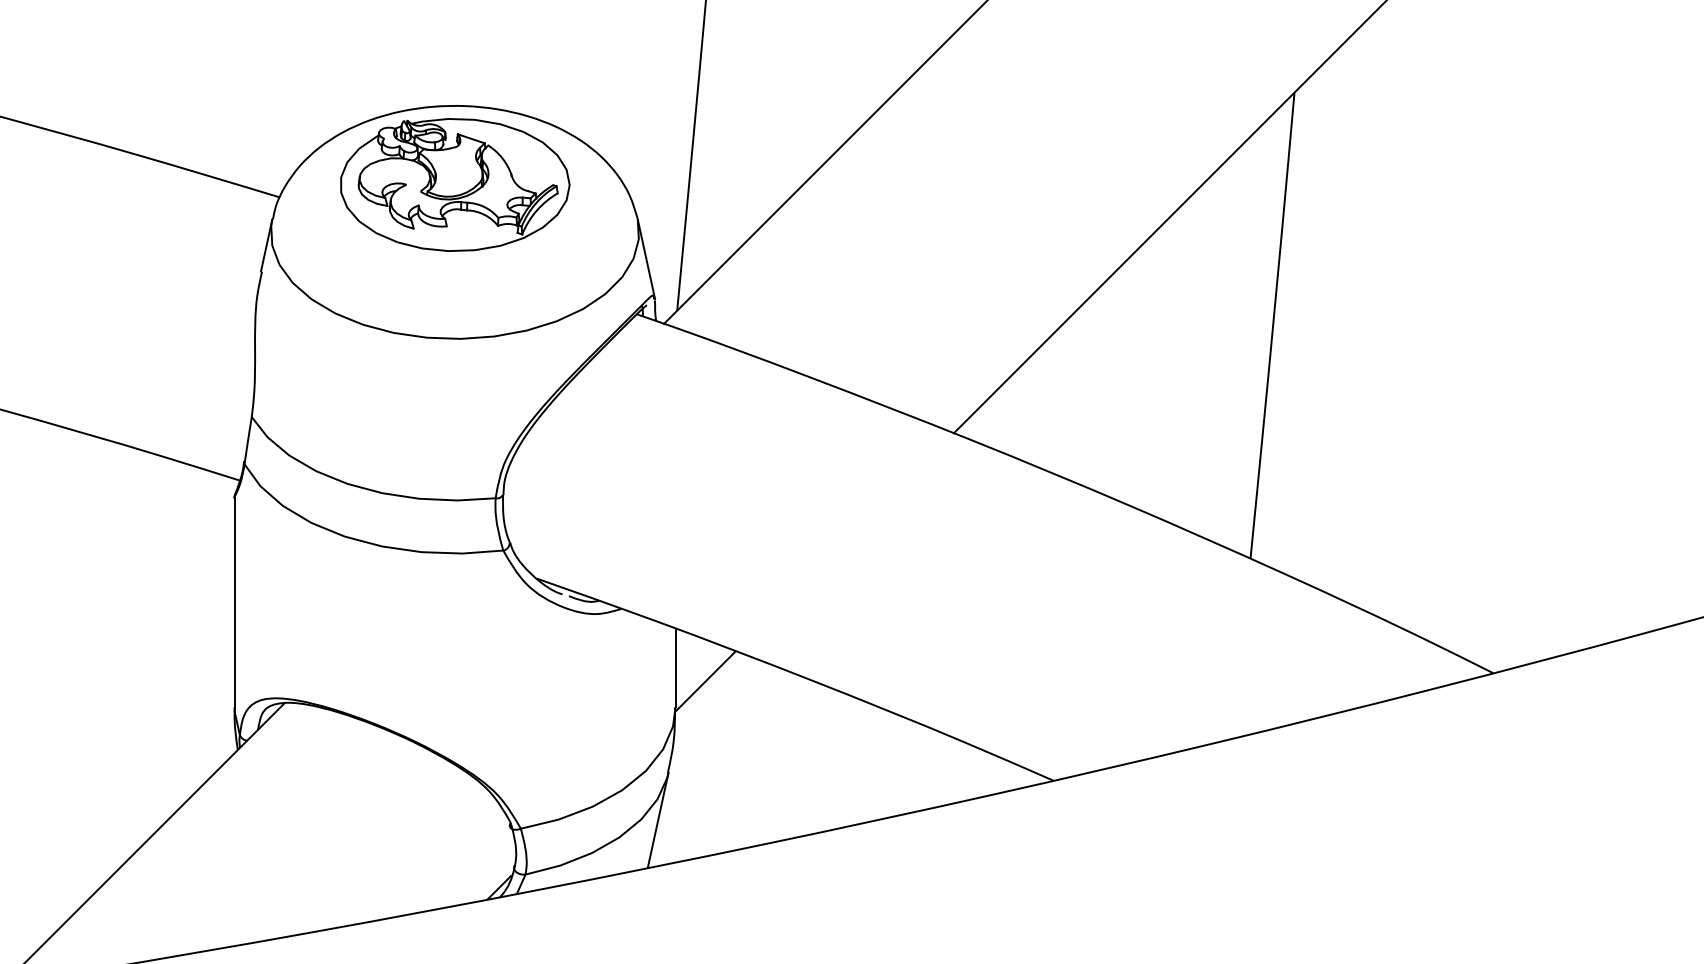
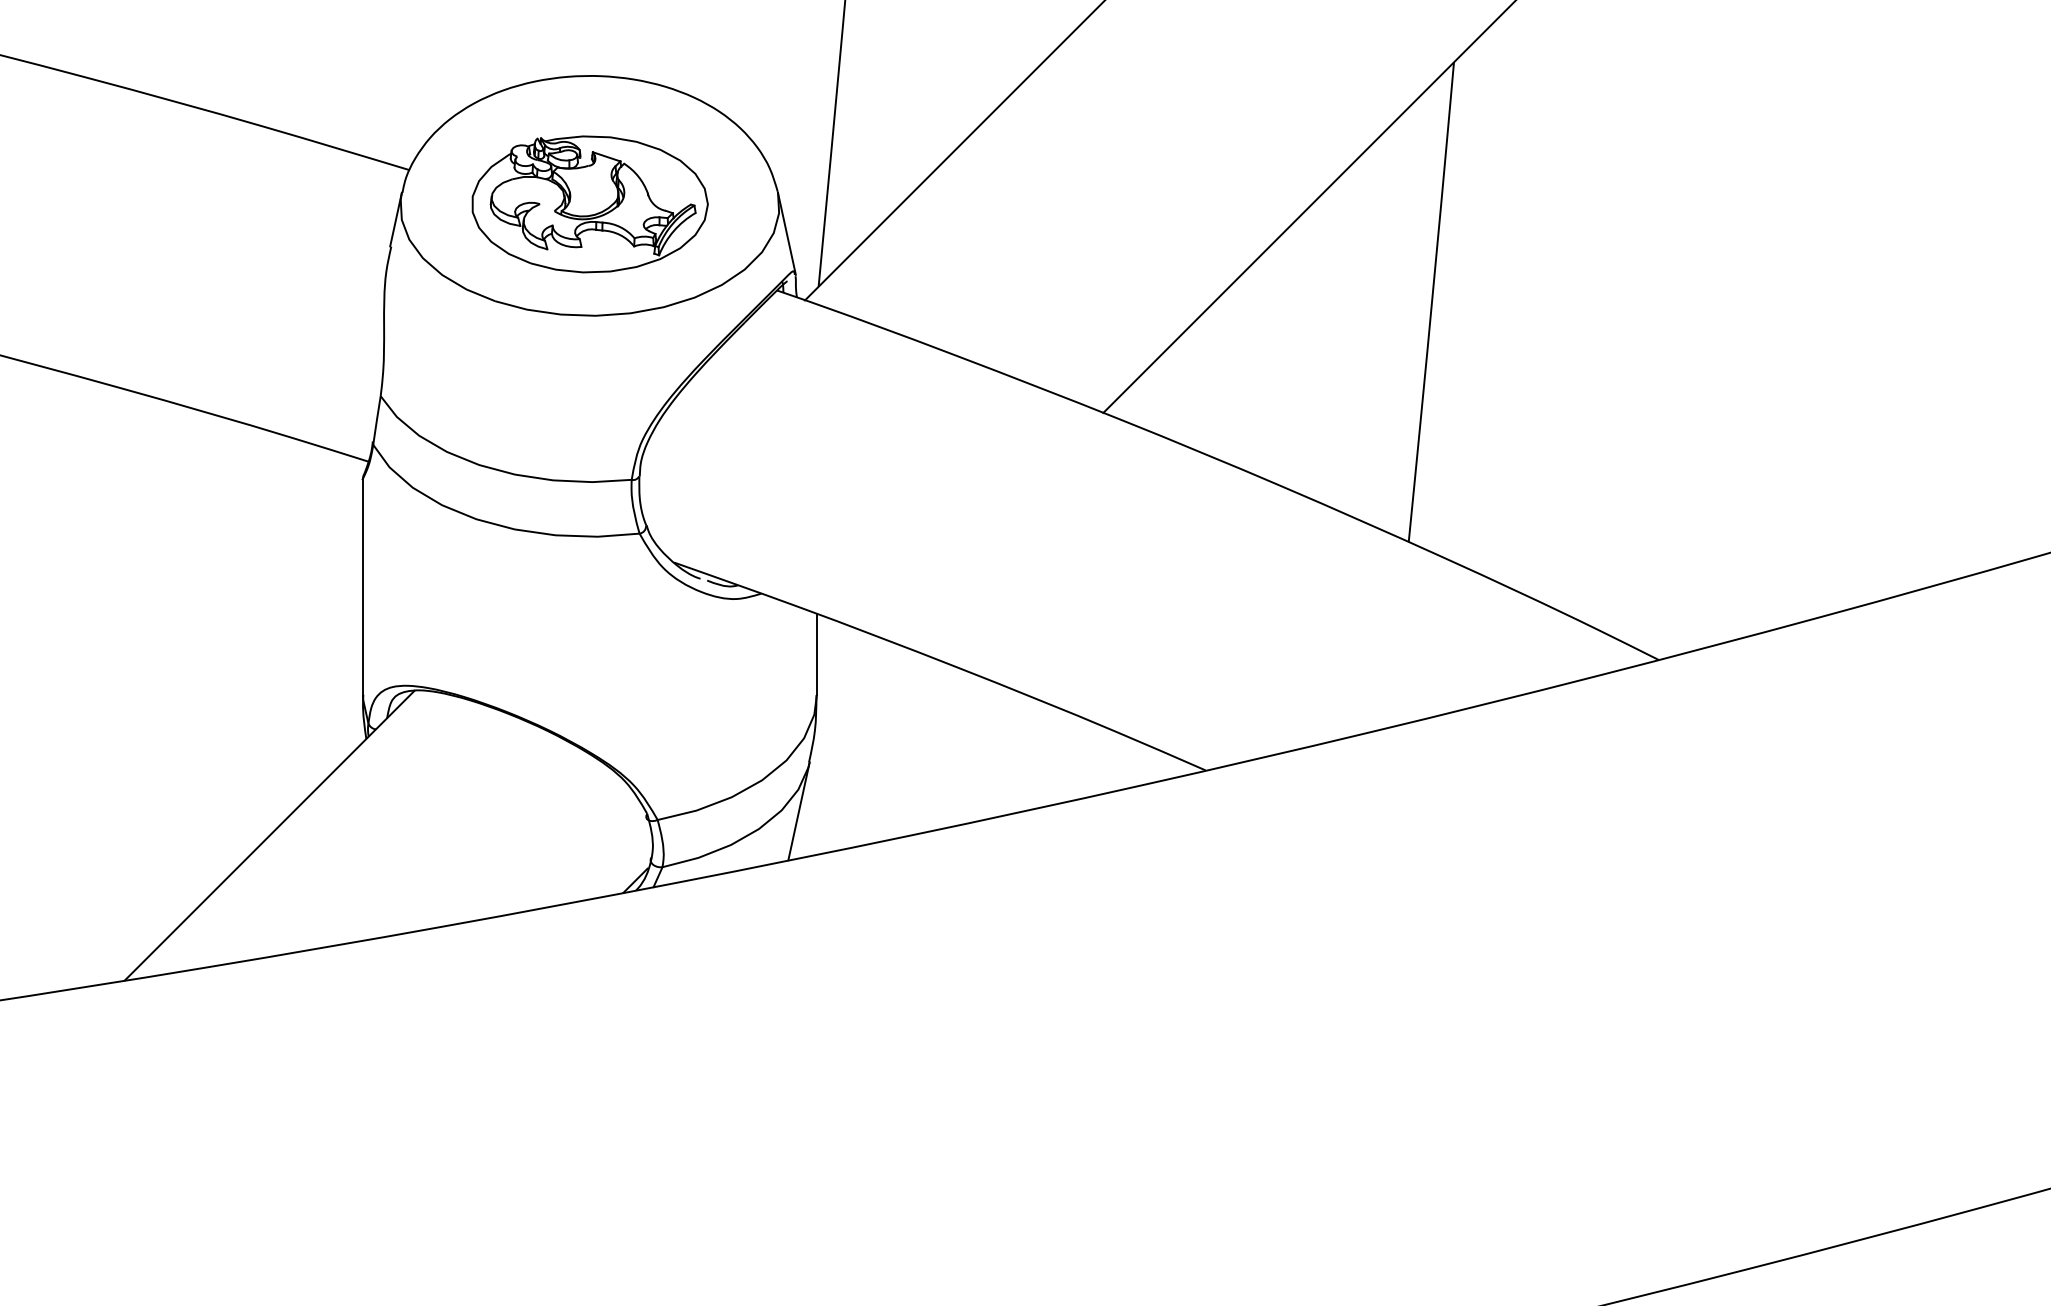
part: (454, 185) -> (589, 204), moved
line: (705, 681) -> (847, 668), removed

